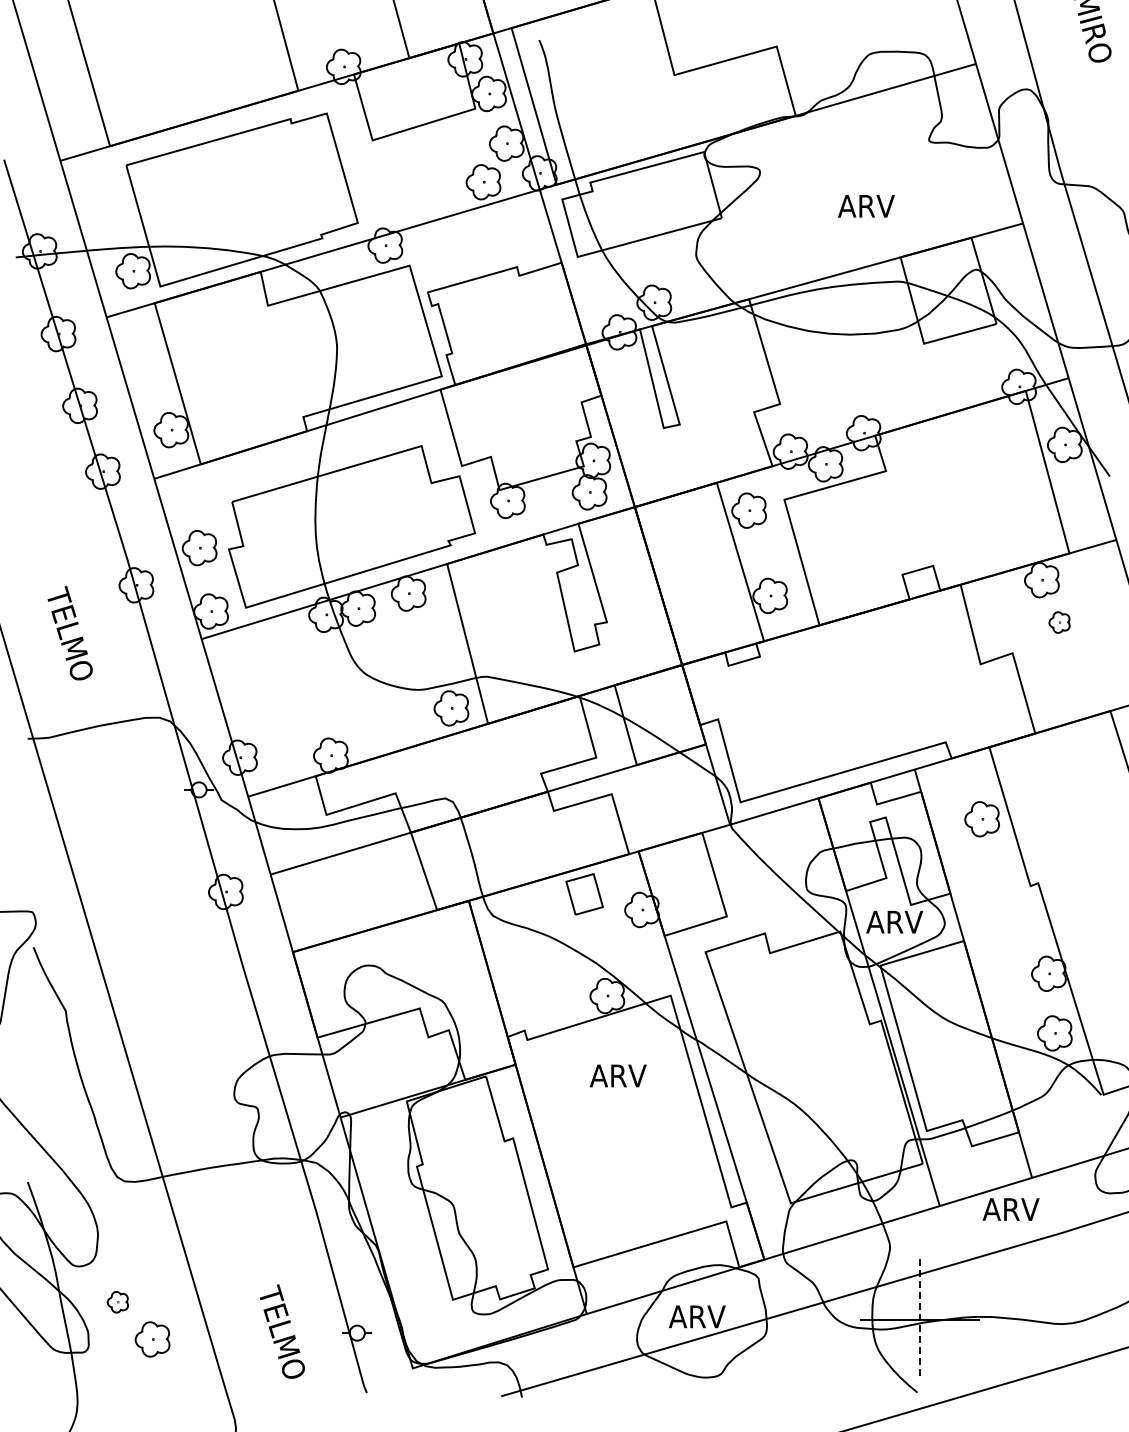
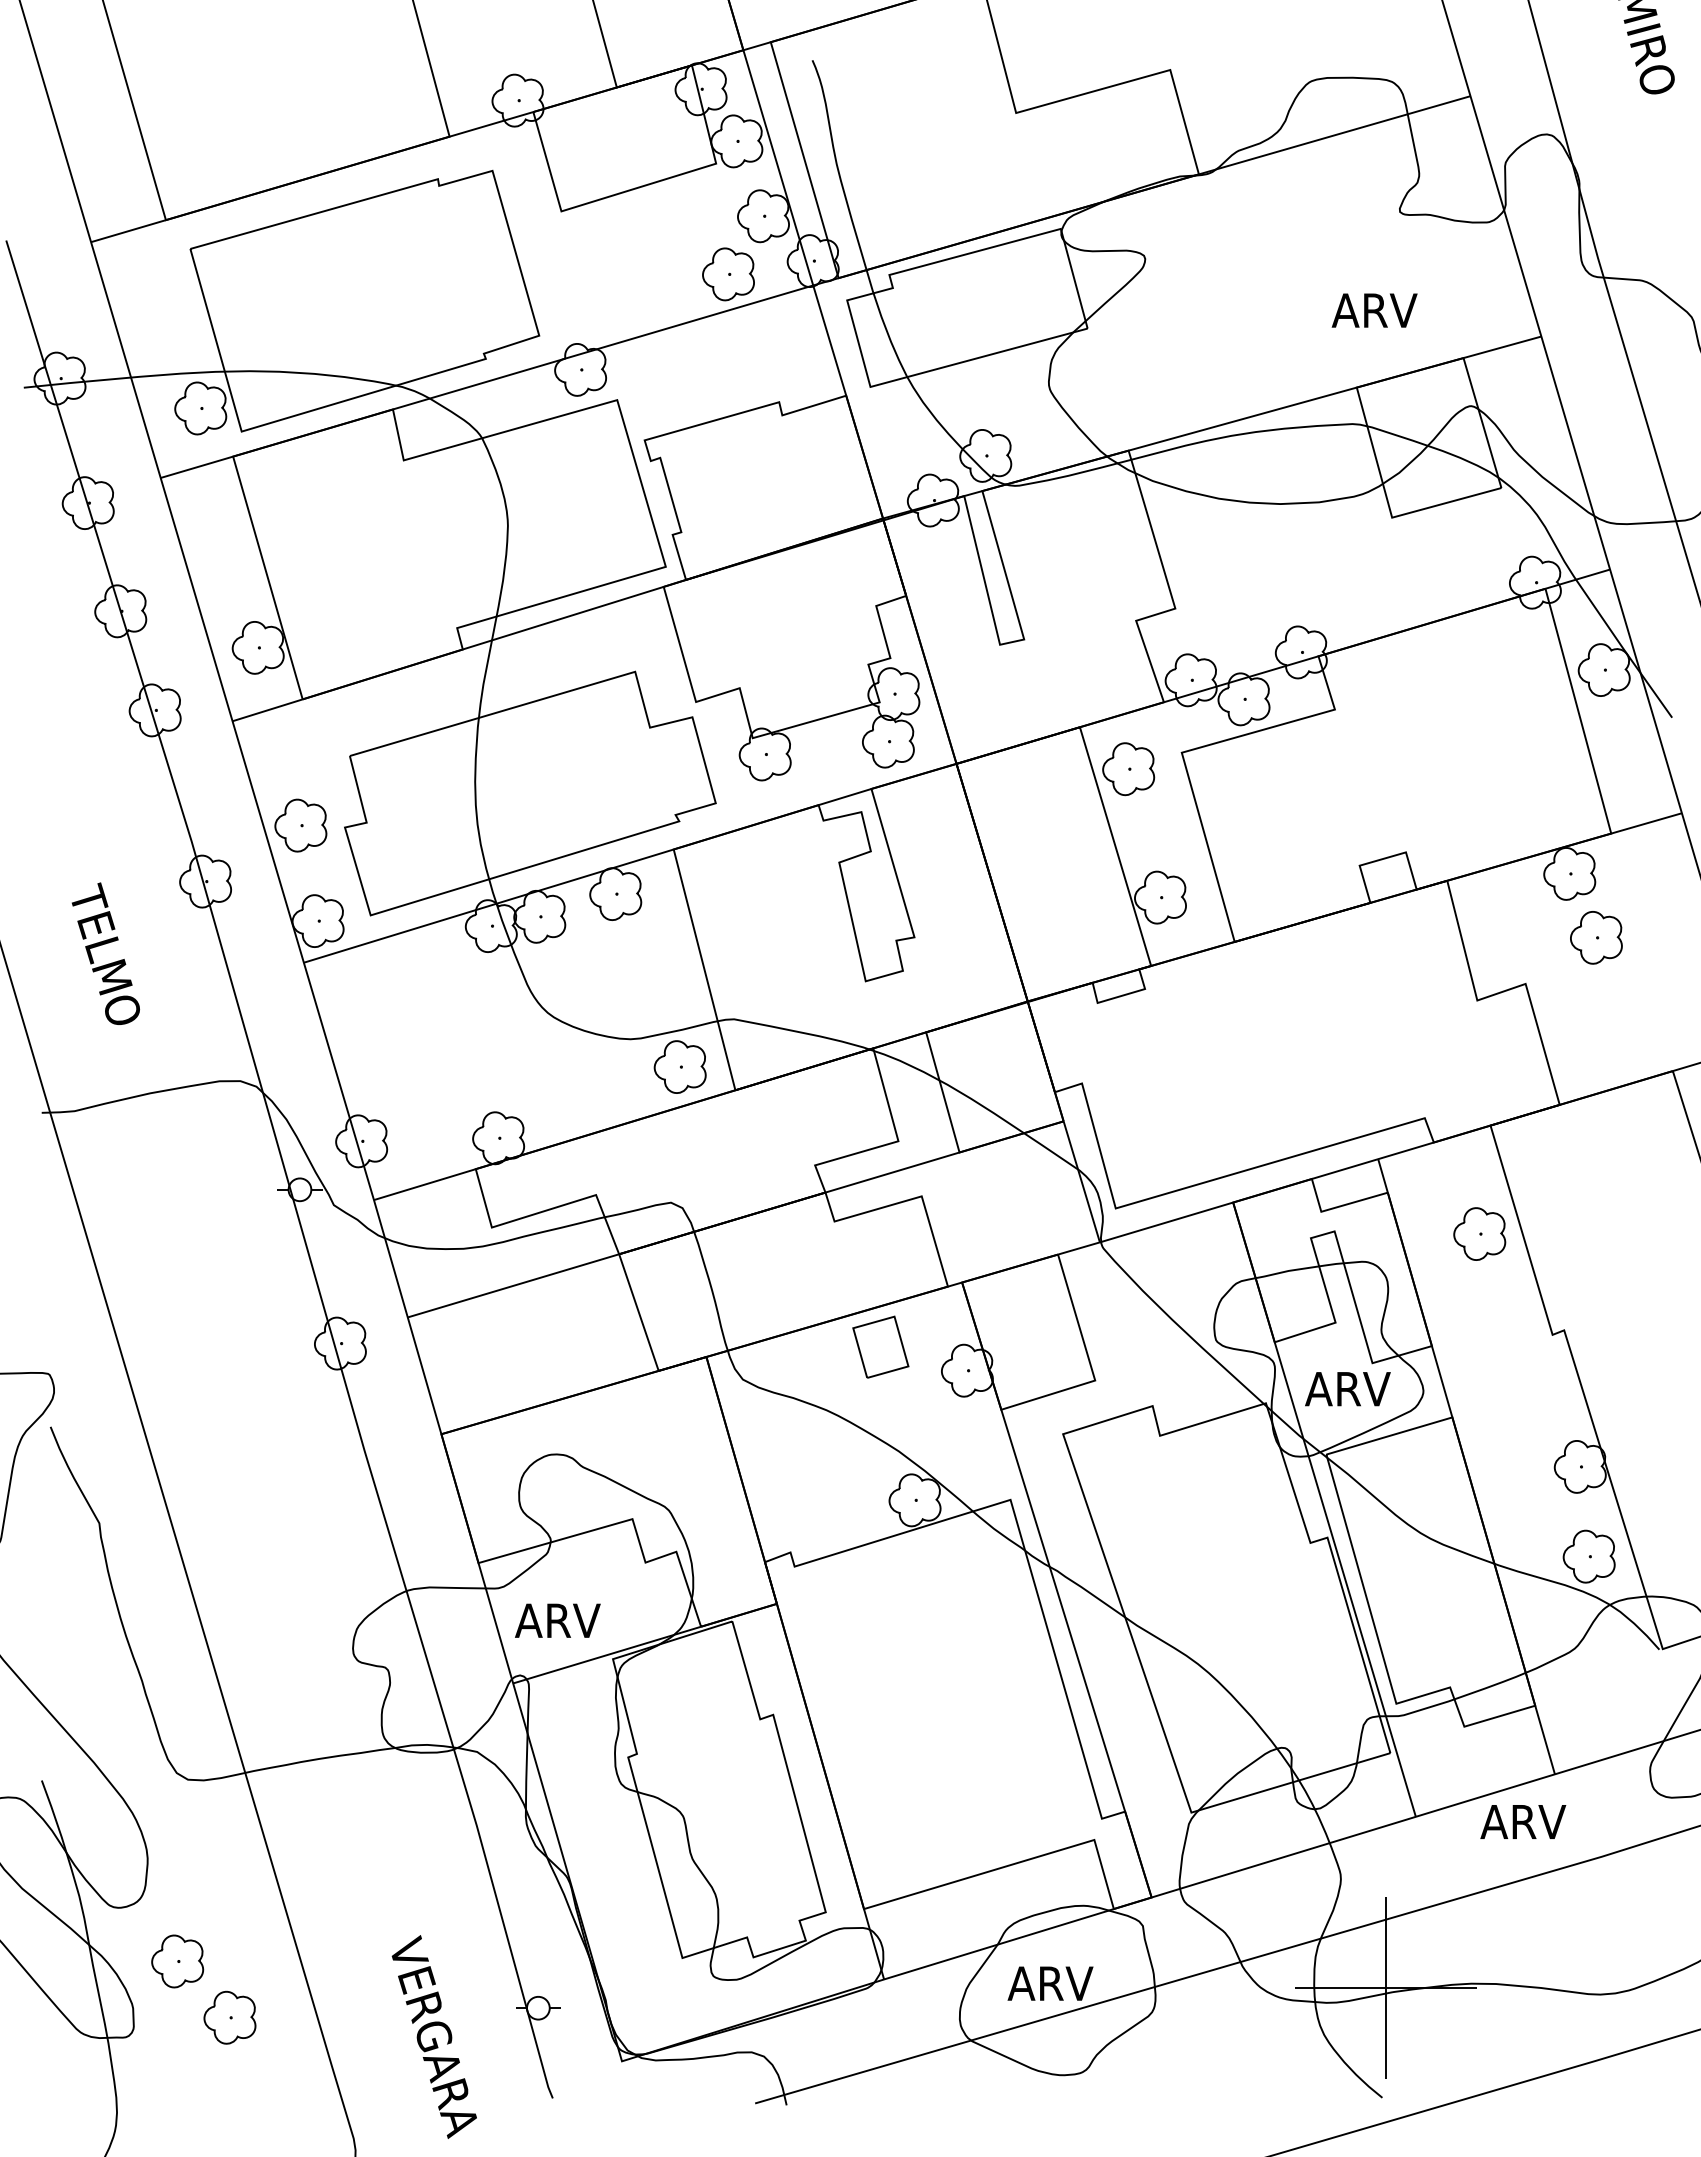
text: (866, 206) -> (1374, 310), moved
part: (1059, 622) -> (1596, 937), size x1.67
text: (618, 1075) -> (558, 1620), moved
part: (117, 1302) -> (177, 1962), size x1.67
line: (920, 1320) -> (1386, 1989), dashed -> solid
text: (288, 1351) -> (434, 2035), TELMO -> VERGARA

